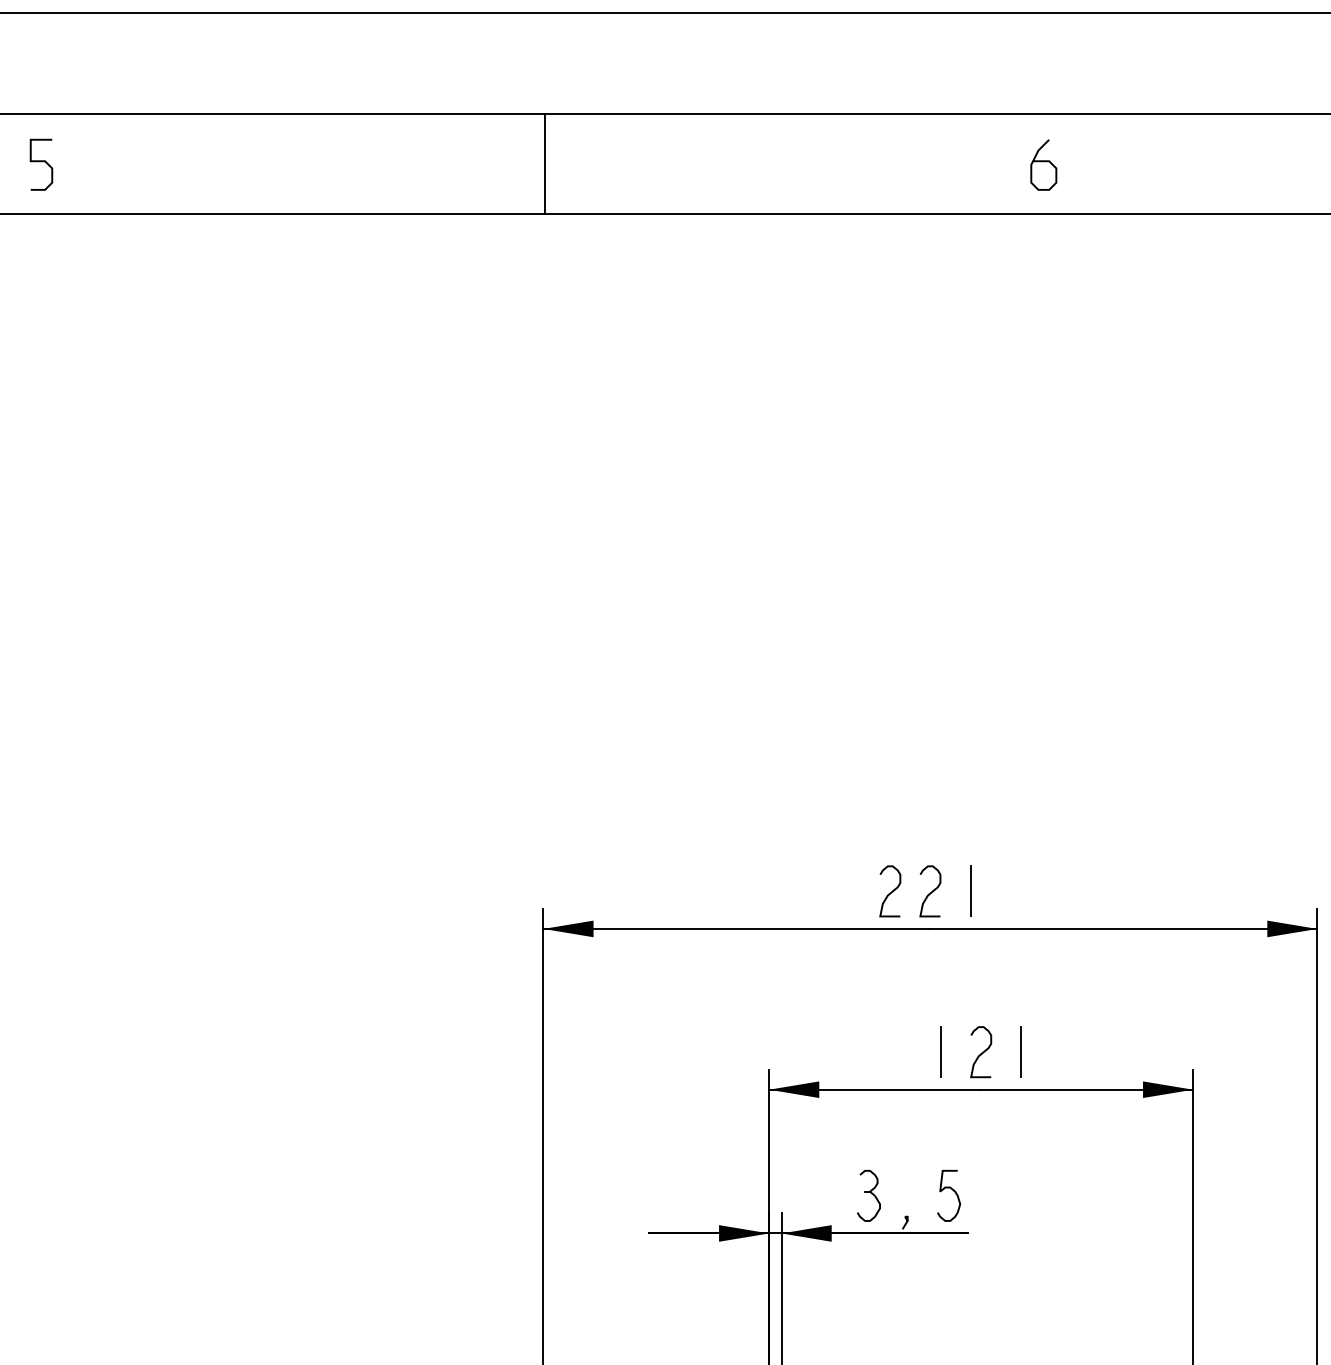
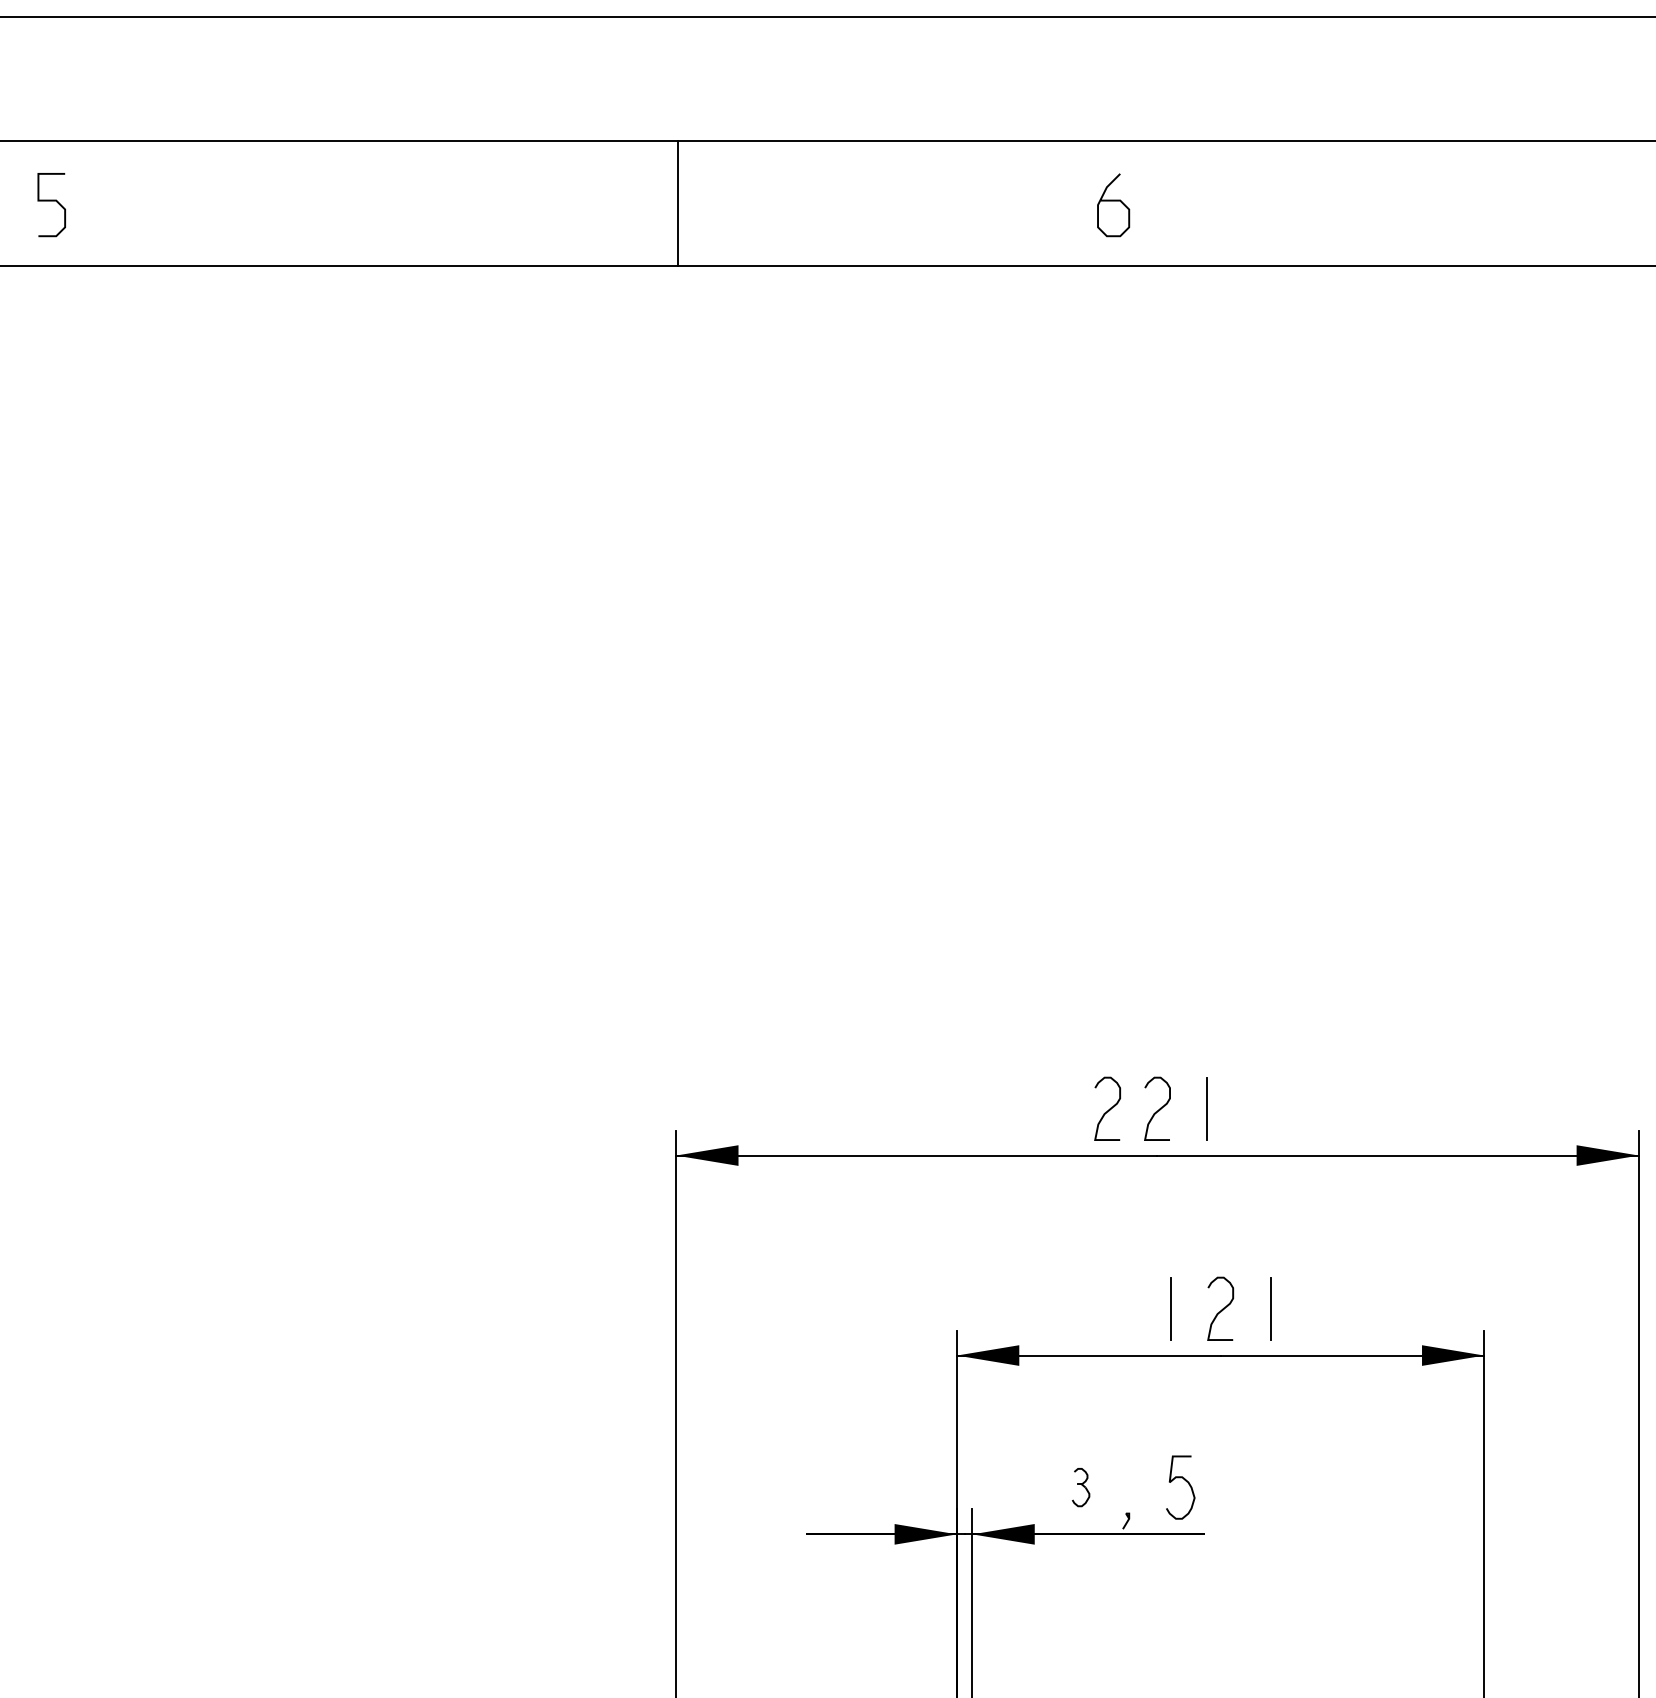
curve: (1043, 161) -> (1113, 201), moved
part: (868, 1195) -> (1080, 1487), size x0.6

